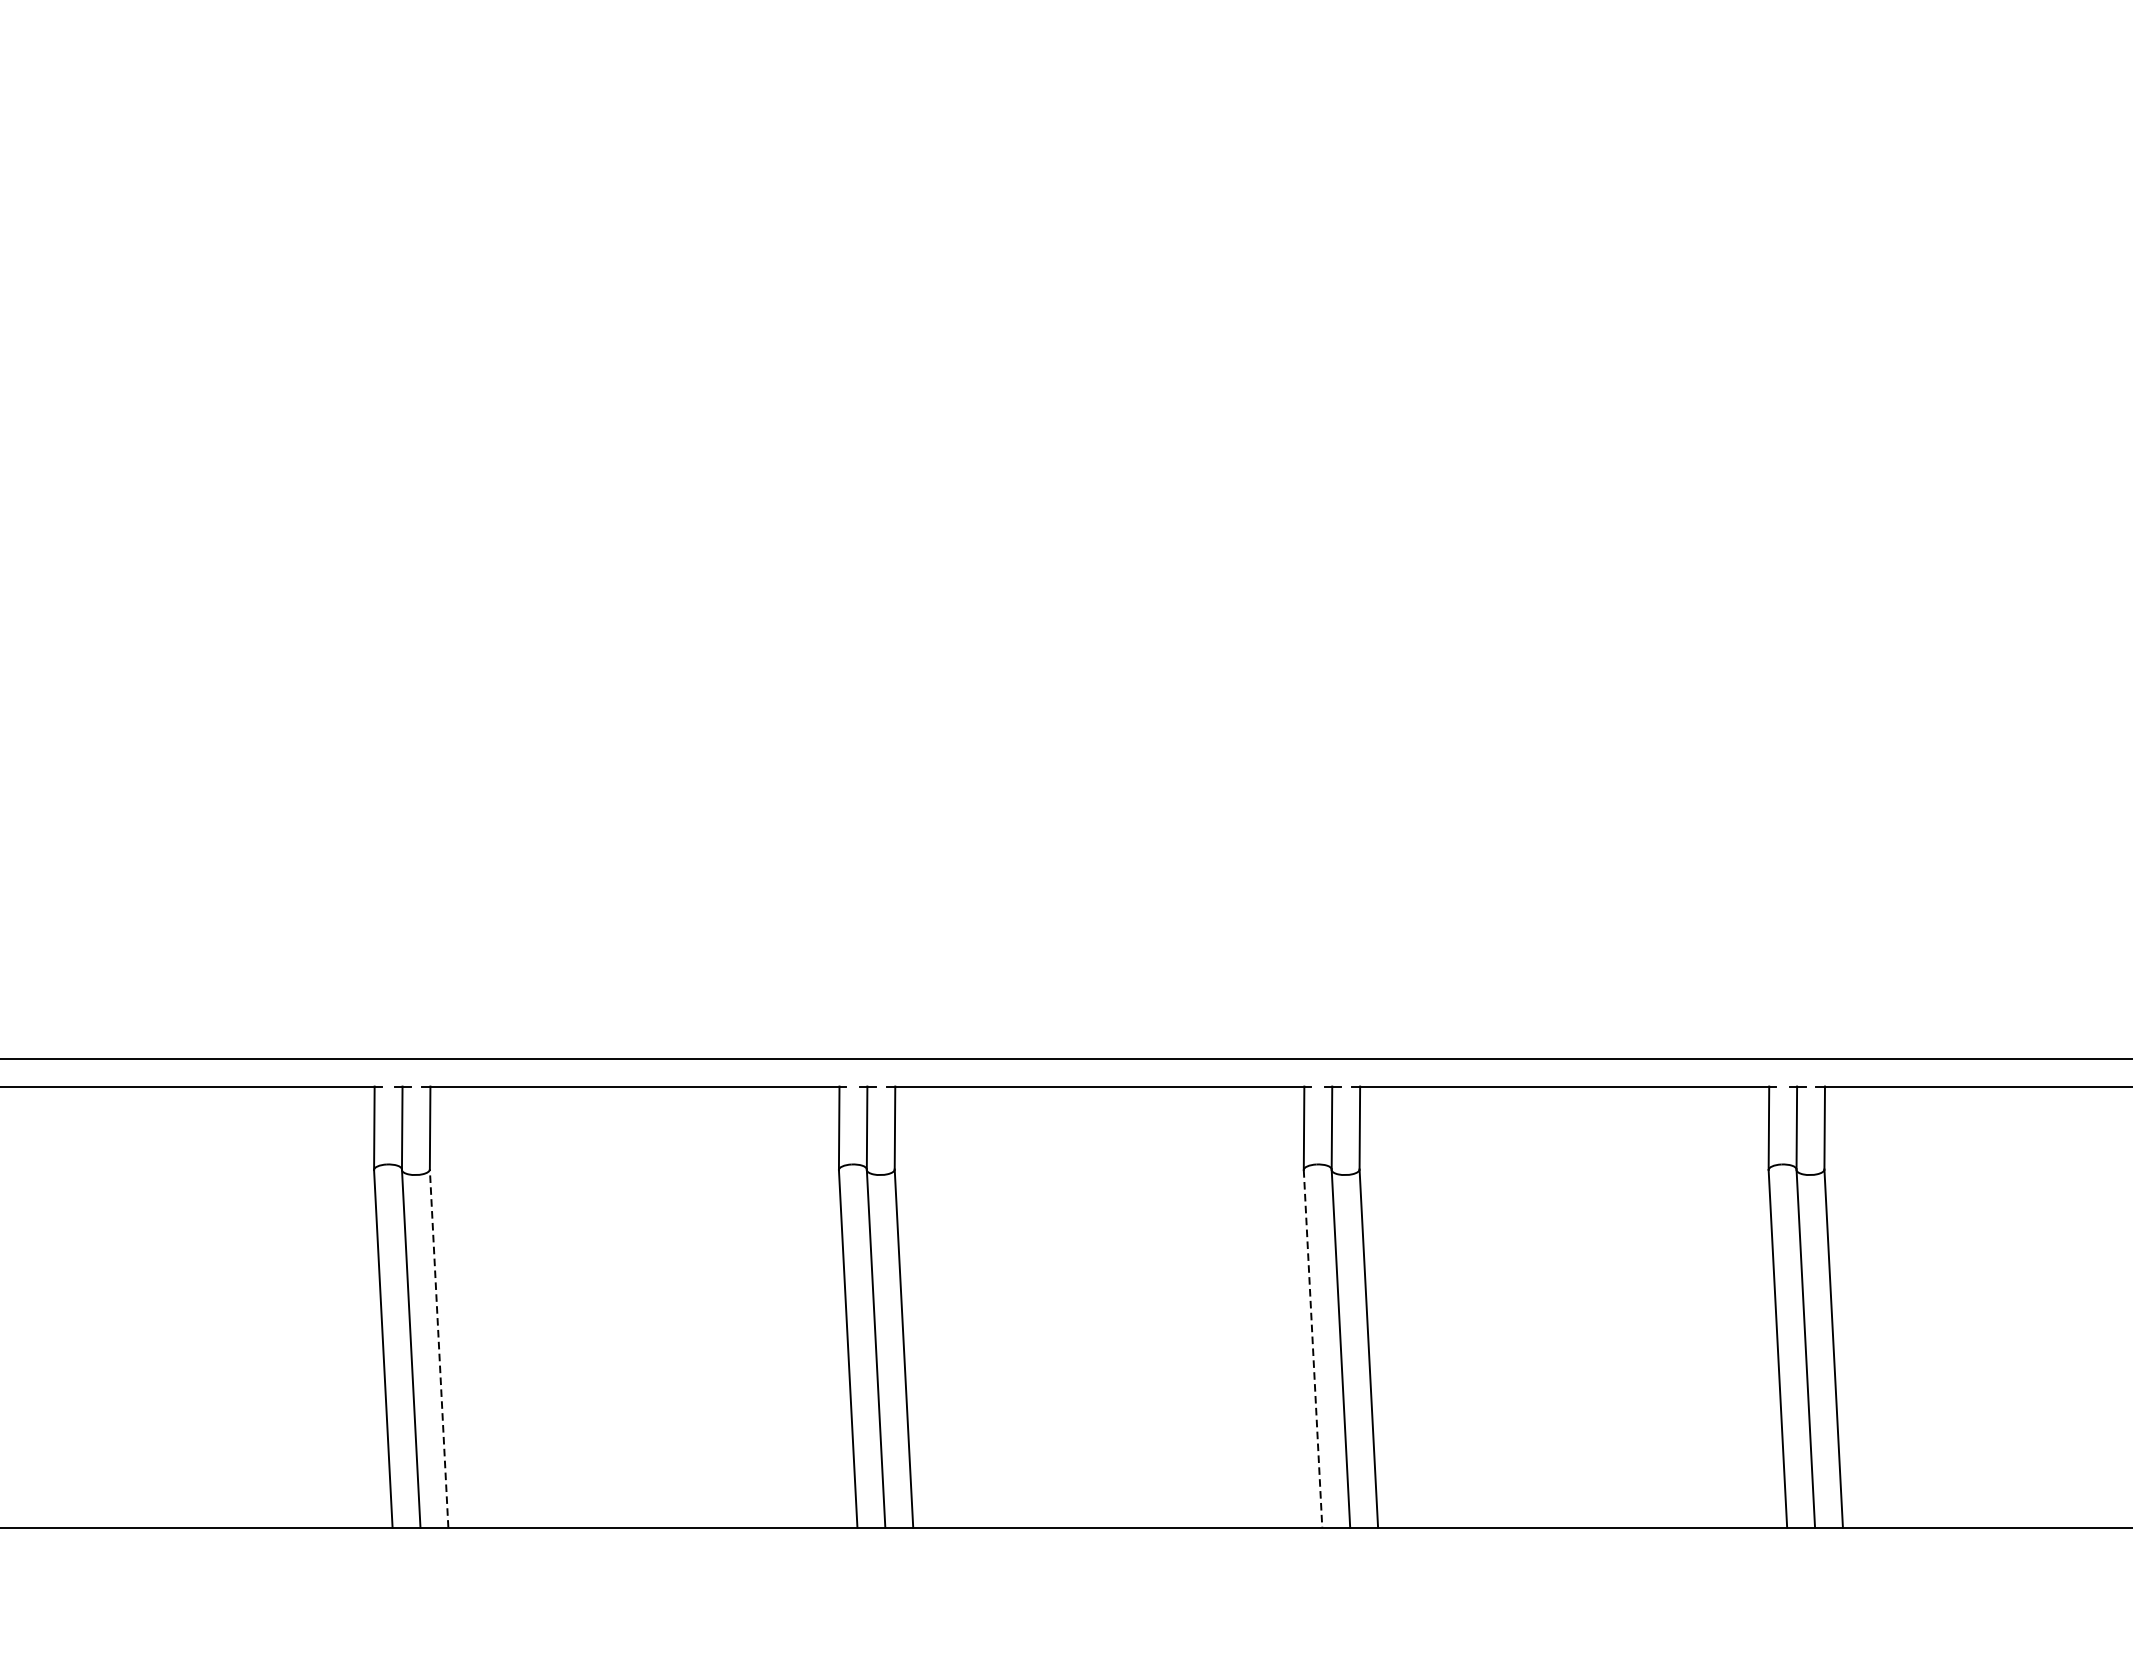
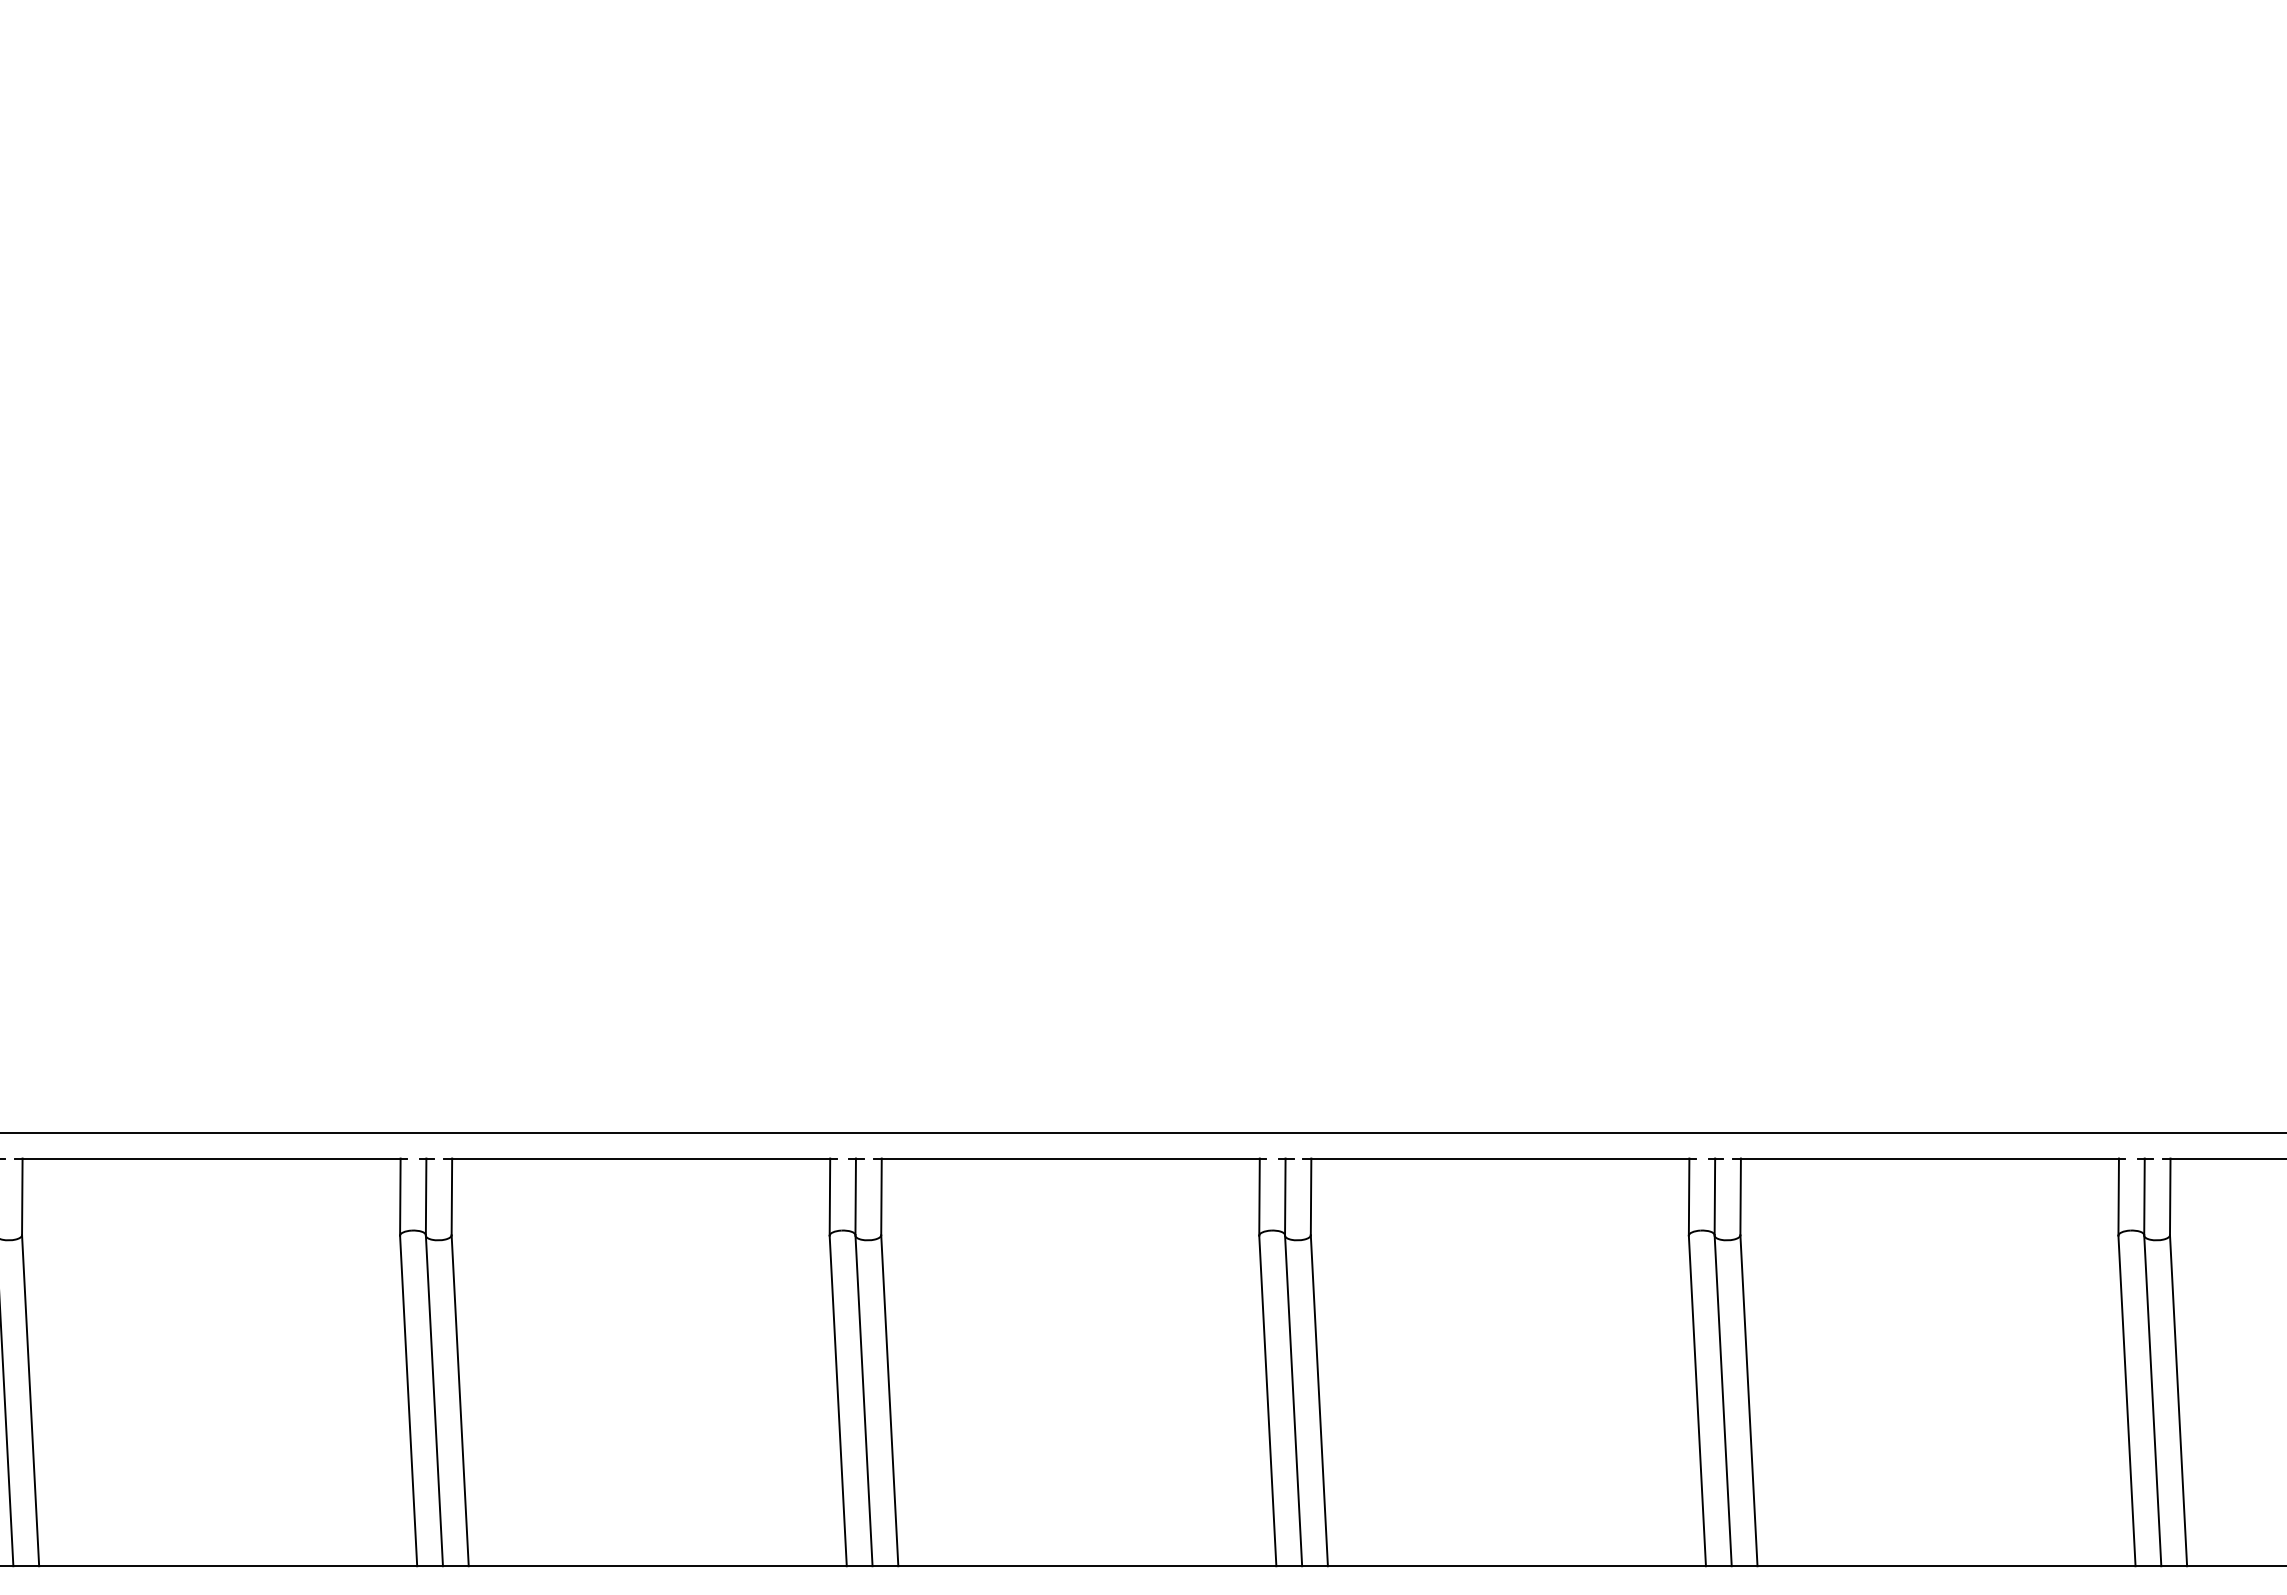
line: (439, 1348) -> (460, 1400), dashed -> solid
line: (1312, 1349) -> (1267, 1401), dashed -> solid

